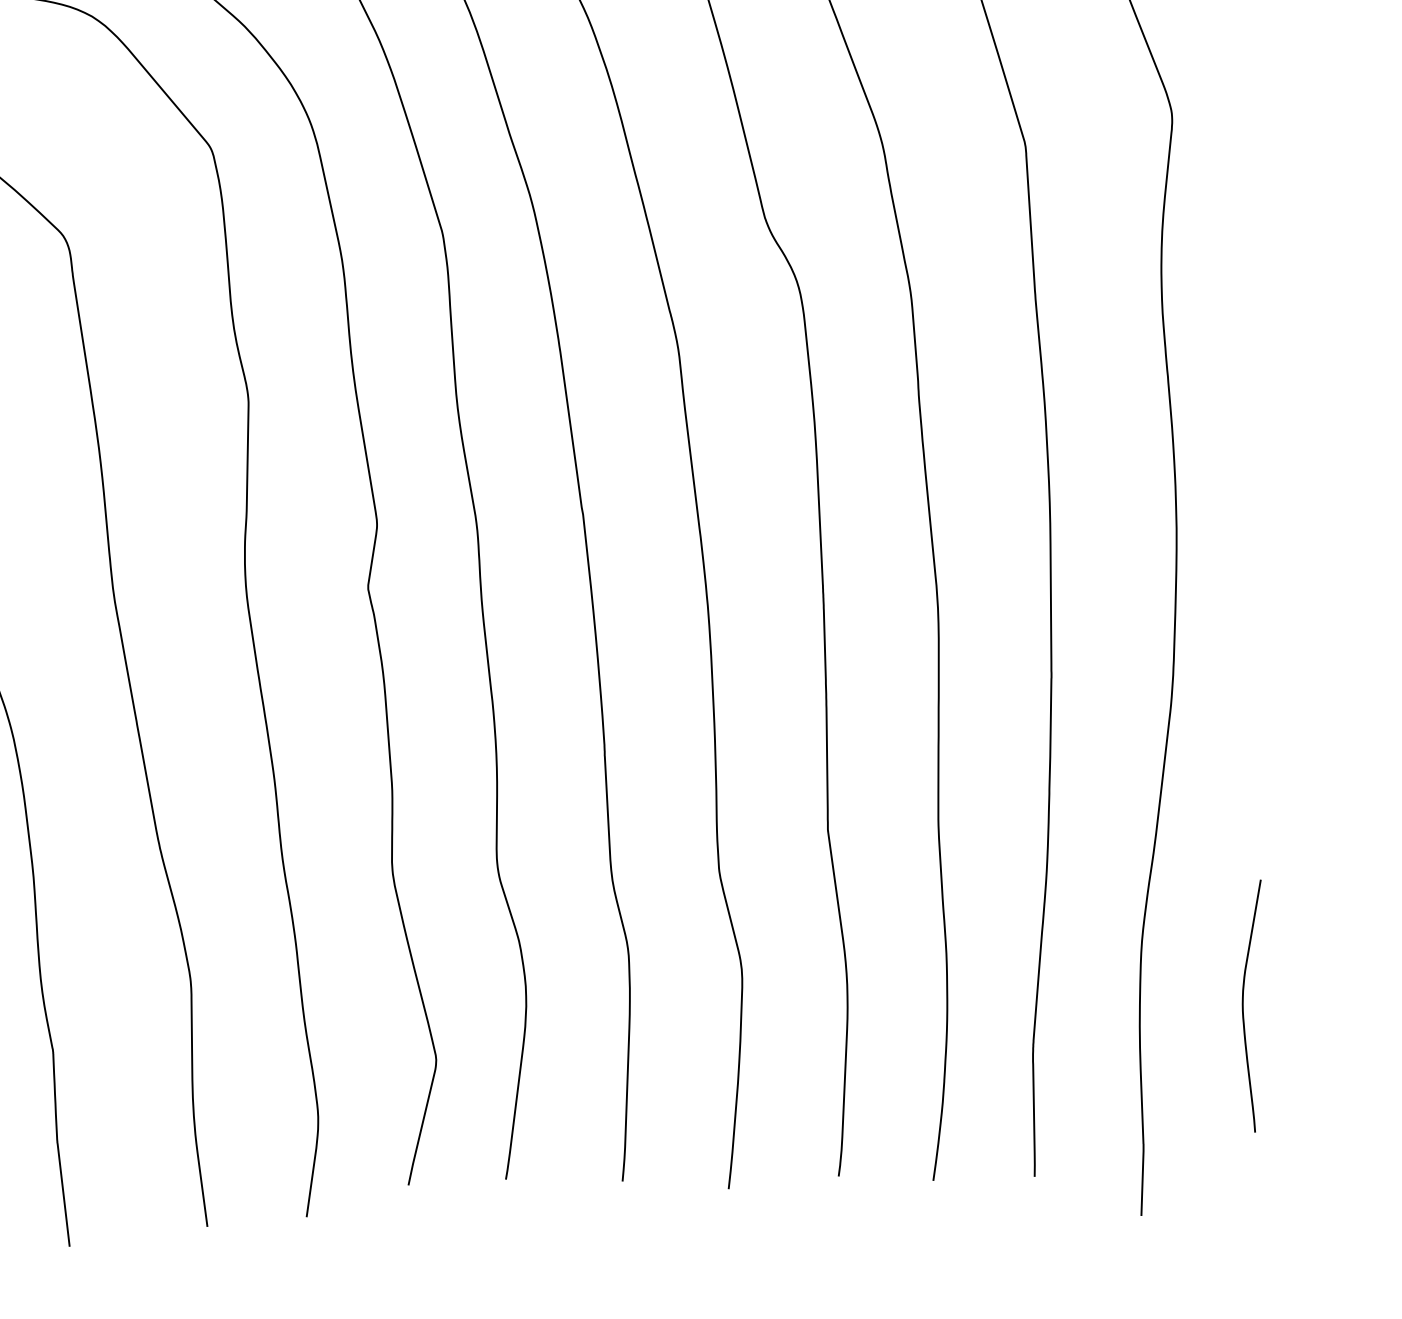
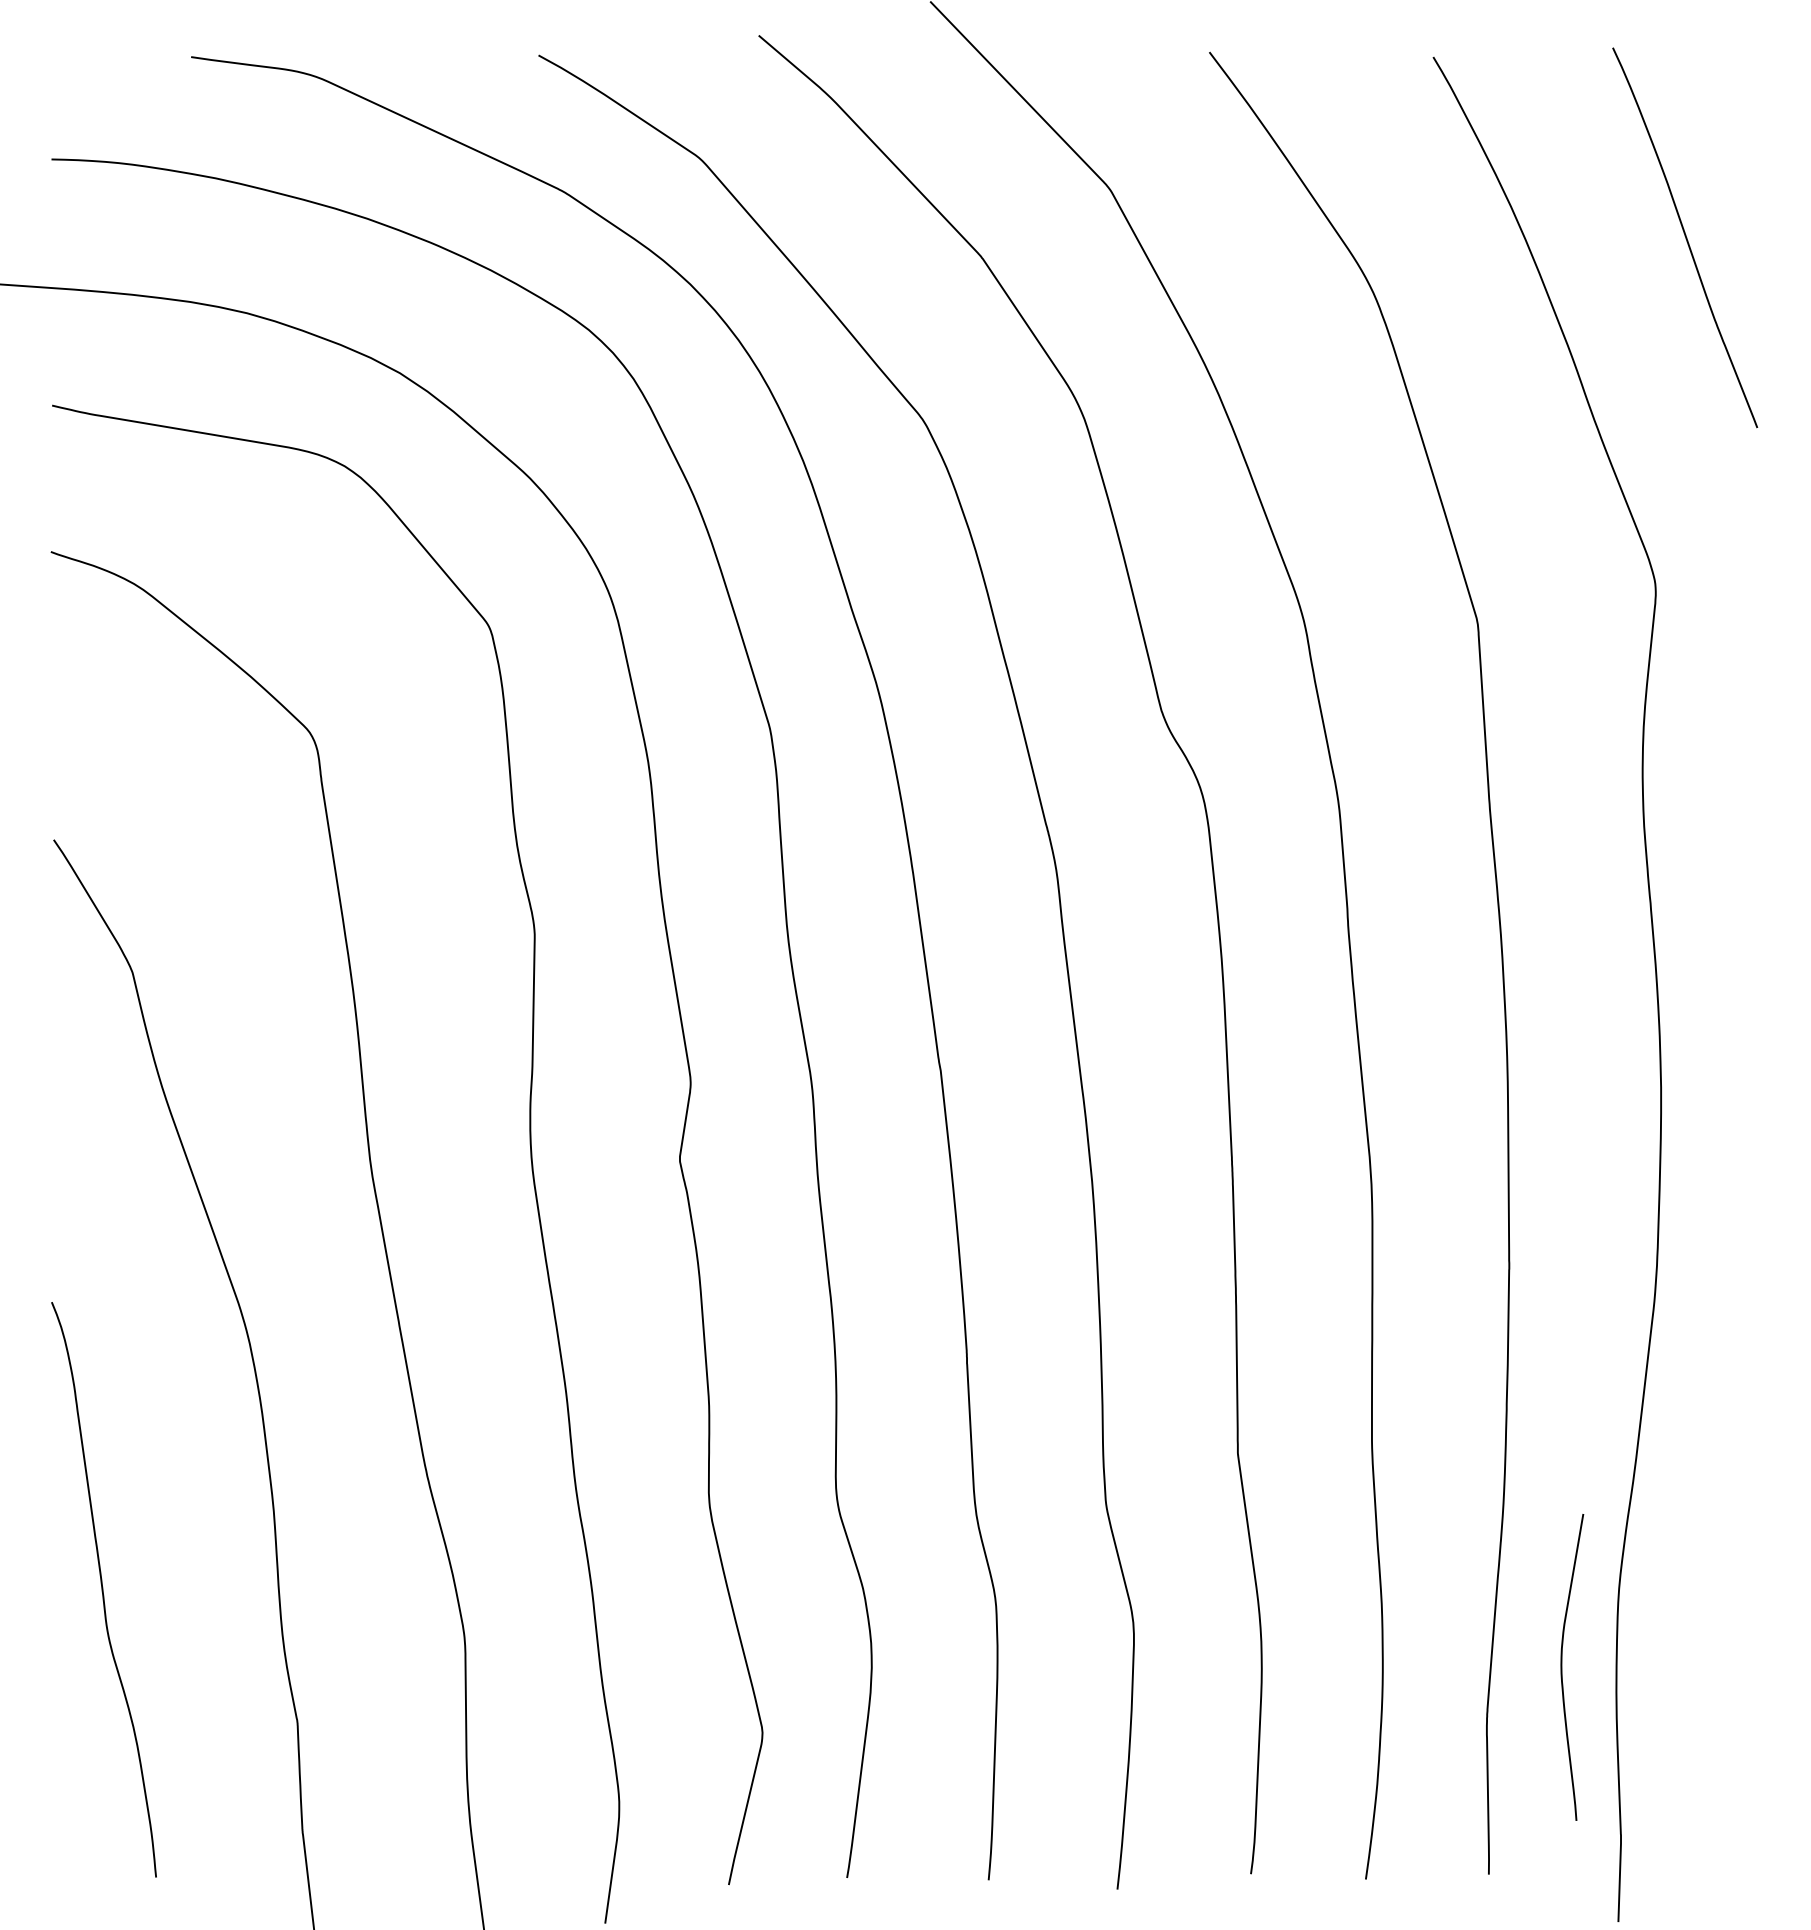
curve: (1243, 1006) -> (1562, 1667), moved

